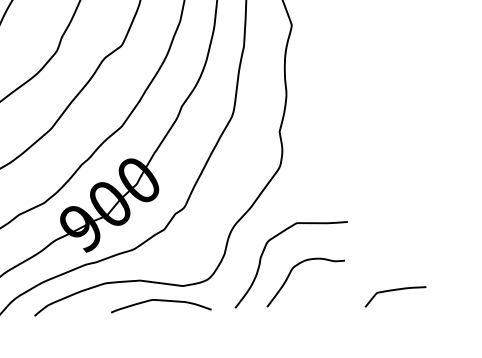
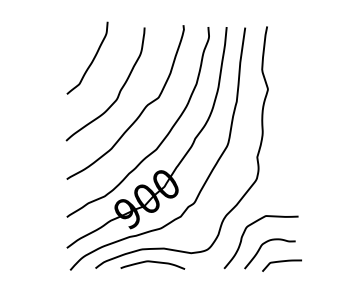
curve: (394, 291) -> (281, 262), moved
curve: (160, 301) -> (152, 262), moved

